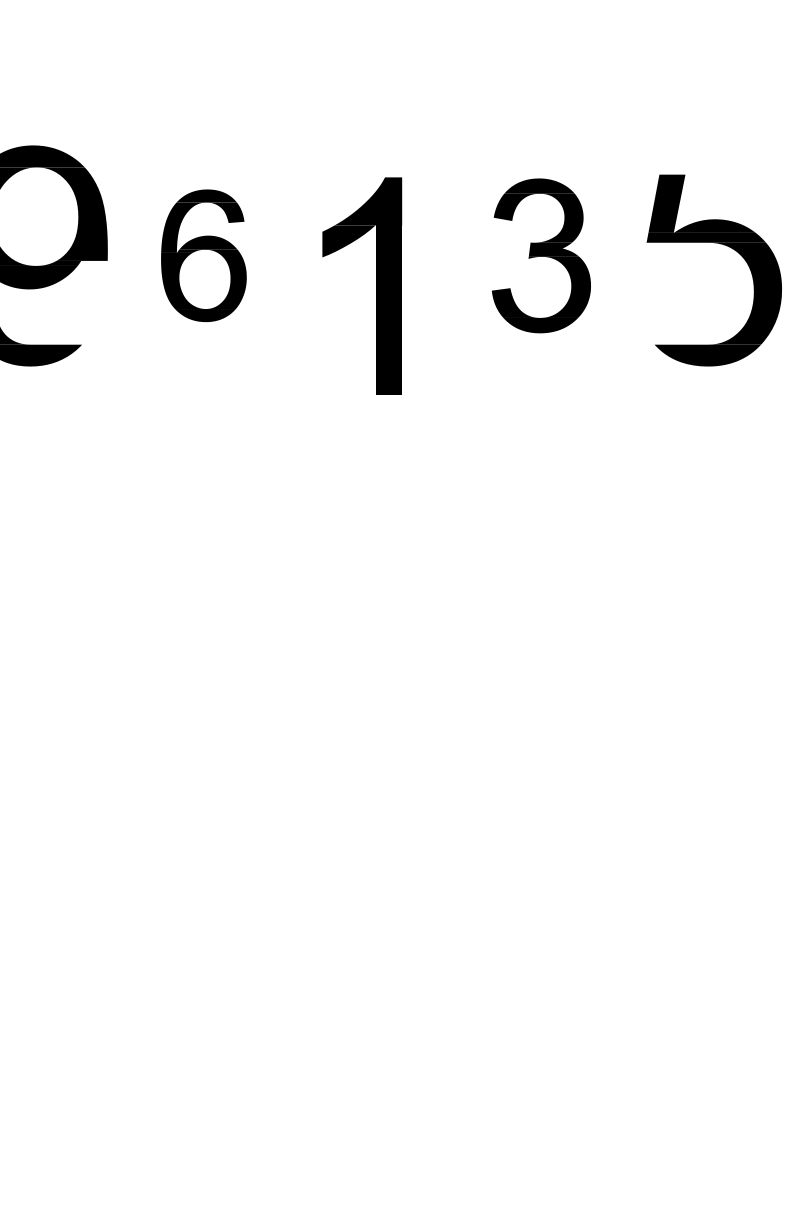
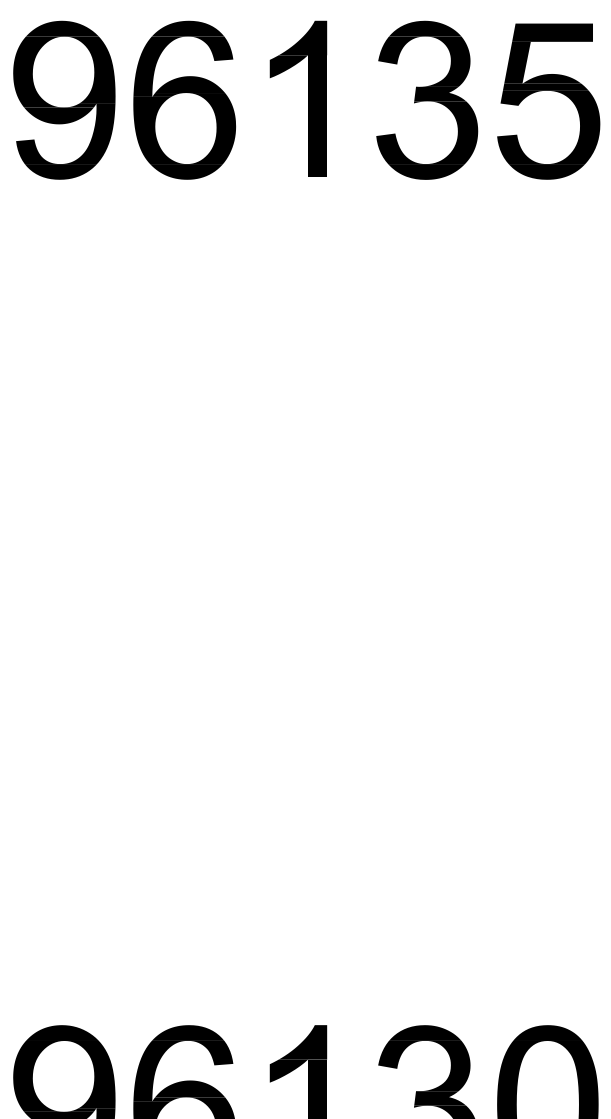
fill: (715, 161) -> (552, 32), added
fill: (675, 252) -> (523, 97), added
part: (203, 254) -> (184, 99), size x1.67
part: (541, 254) -> (427, 99), size x1.43
part: (376, 285) -> (308, 98), moved
fill: (68, 302) -> (87, 133), added
fill: (673, 324) -> (522, 149), added

